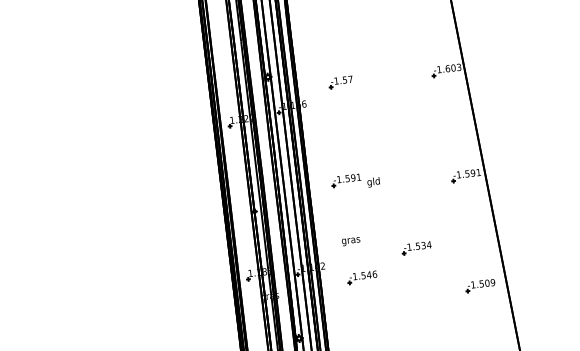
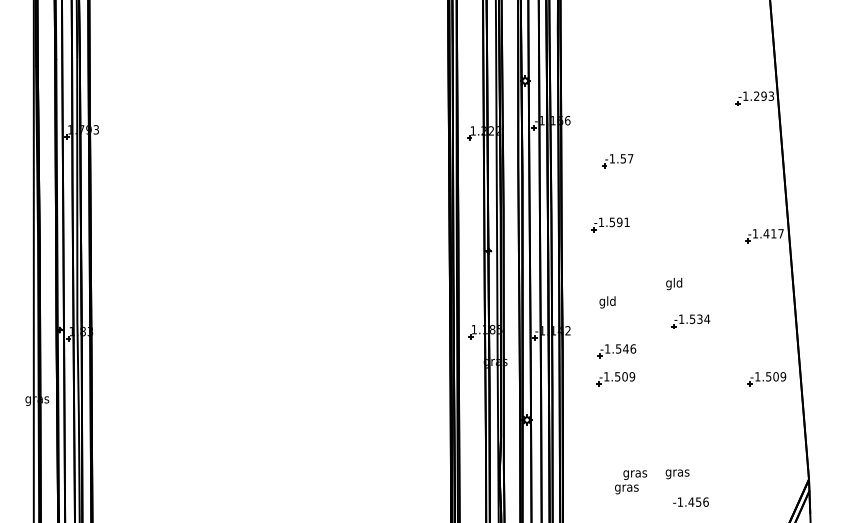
text: (450, 67) -> (760, 95), -1.603 -> -1.293
part: (340, 82) -> (617, 161), moved
text: (472, 173) -> (773, 233), -1.591 -> -1.417
text: (373, 181) -> (674, 283), moved
text: (350, 240) -> (607, 302), gras -> gld
part: (363, 299) -> (615, 379), added

